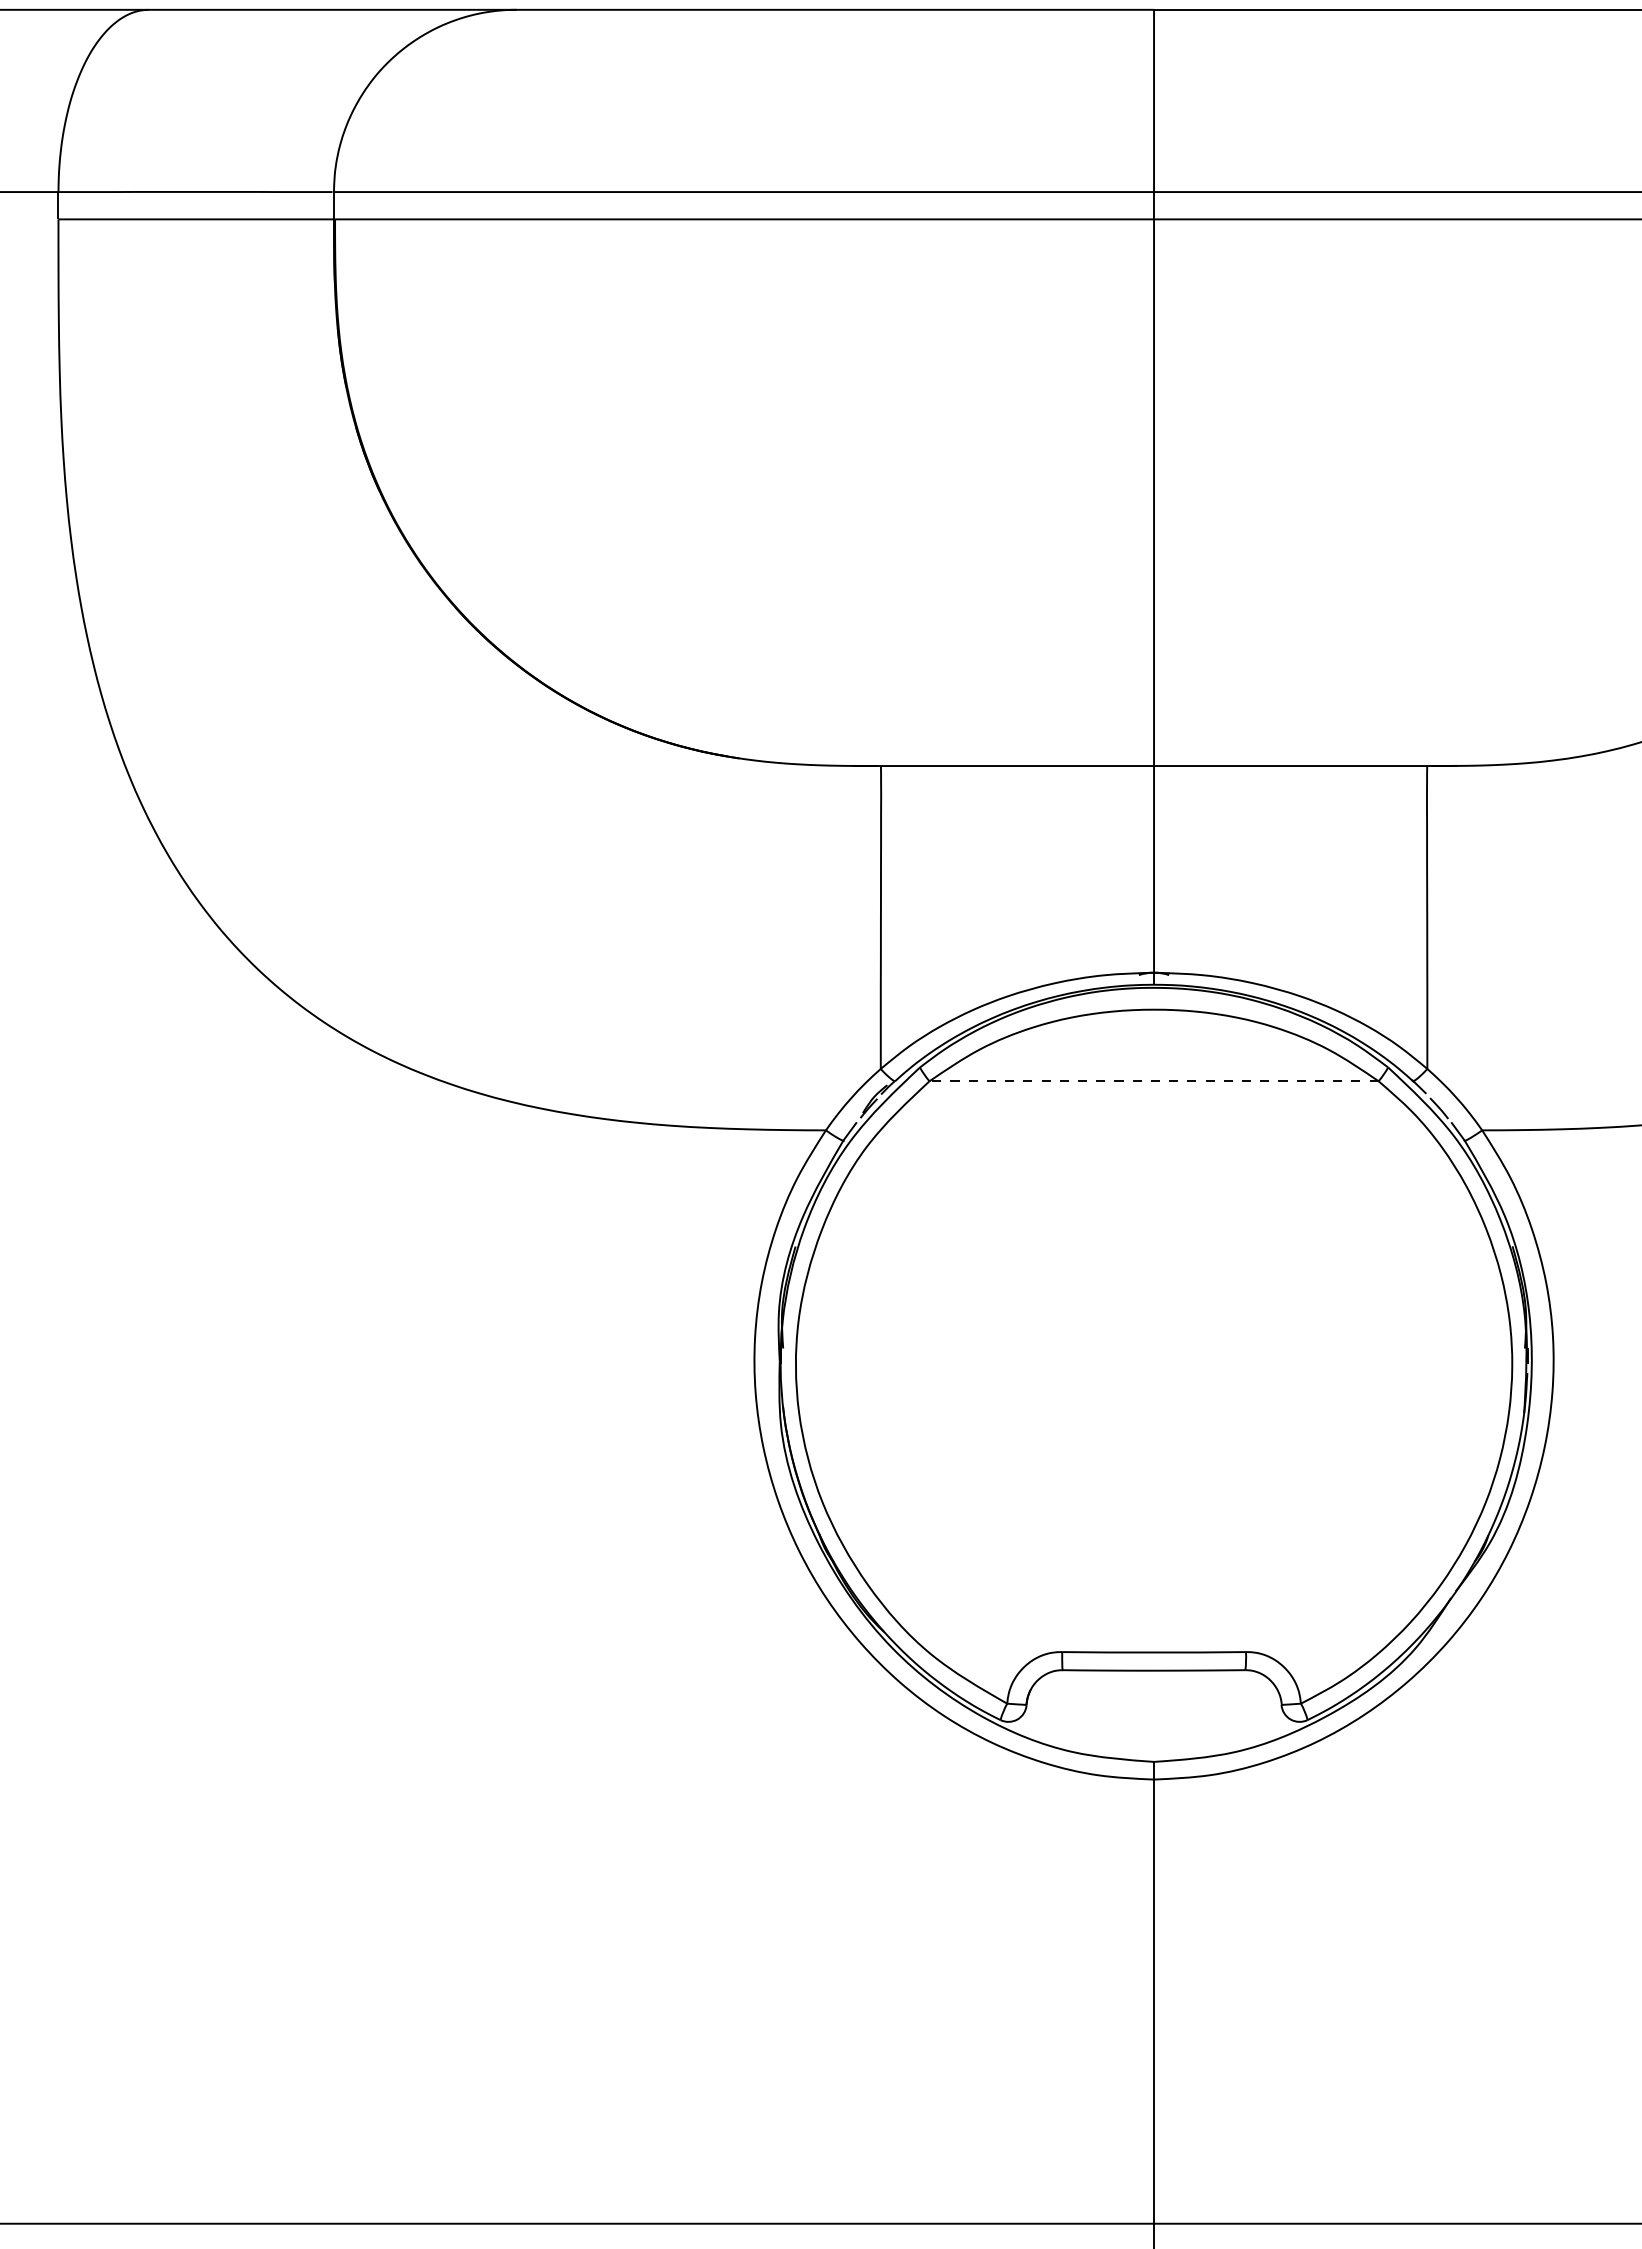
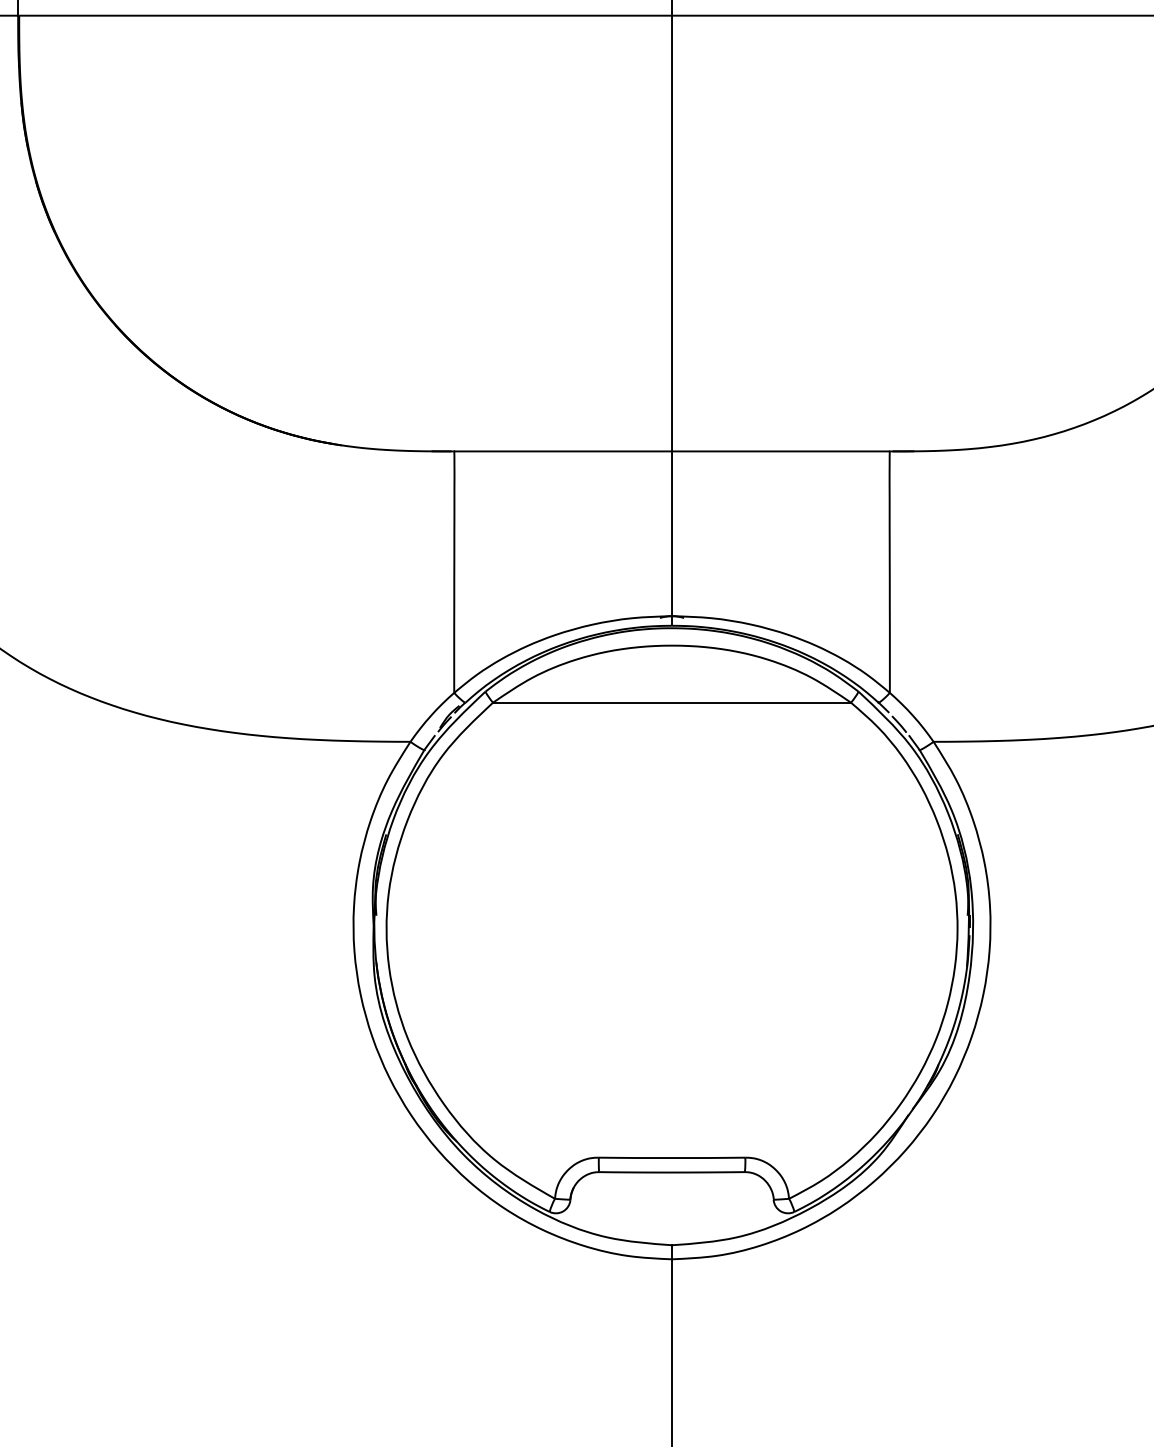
line: (1154, 1081) -> (672, 702), dashed -> solid

